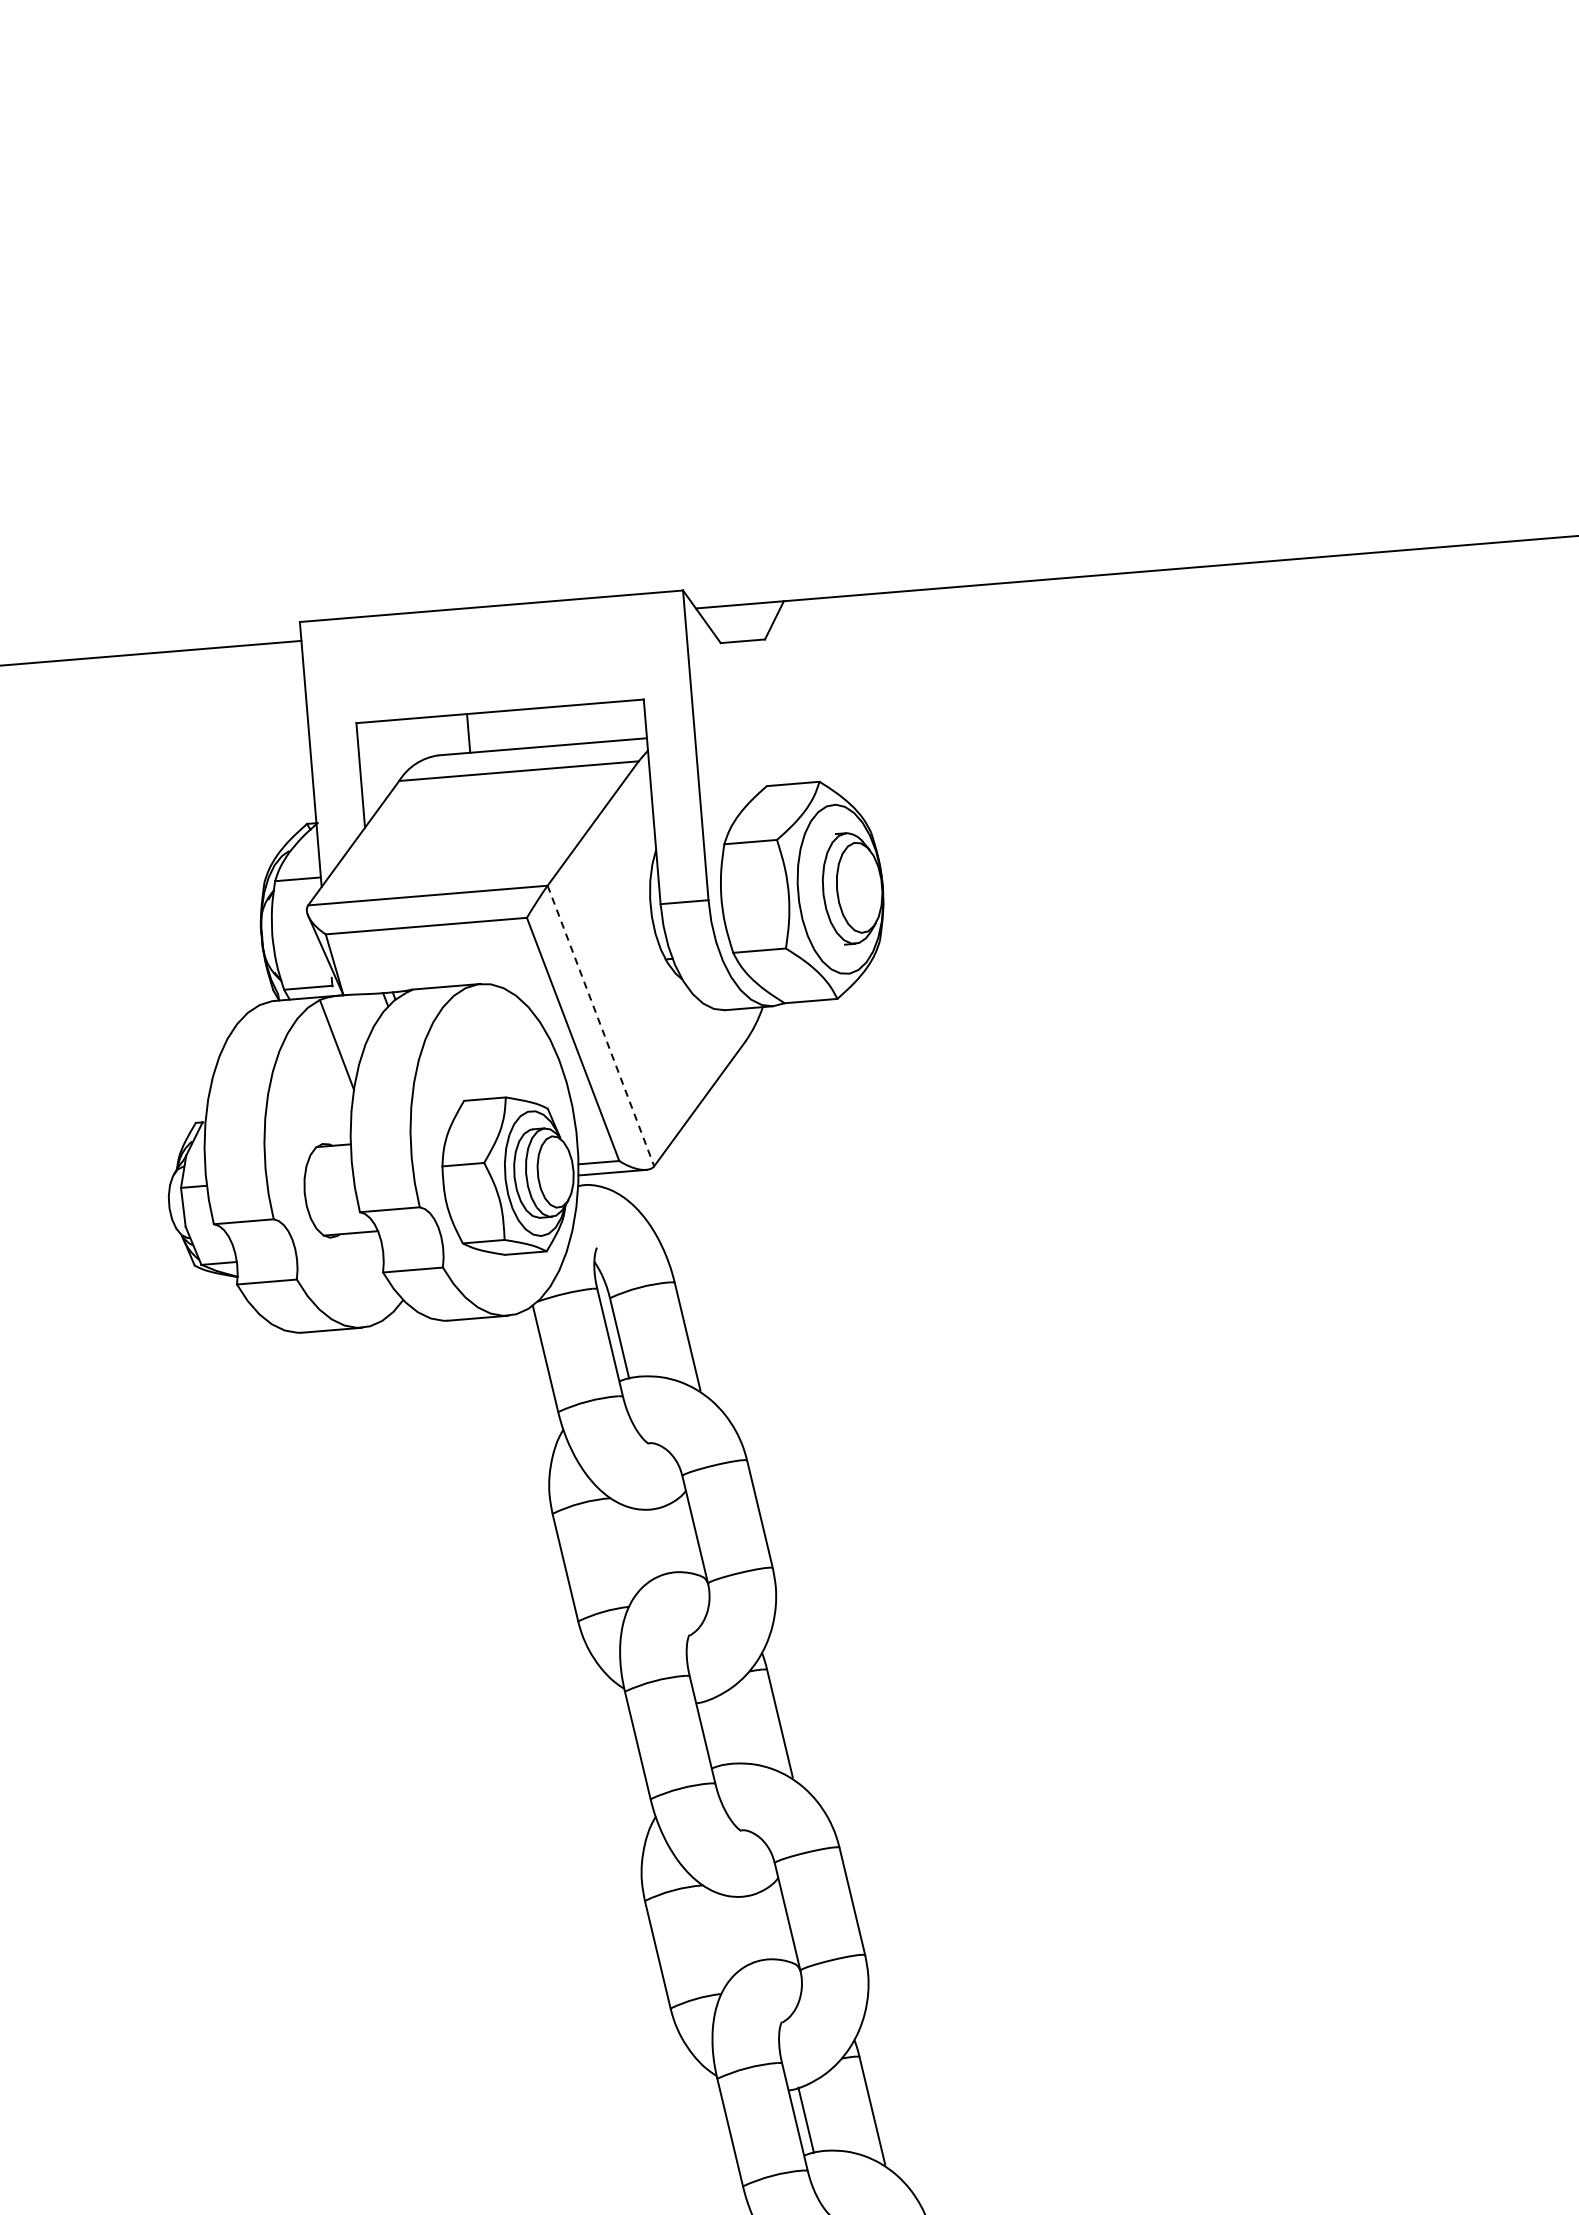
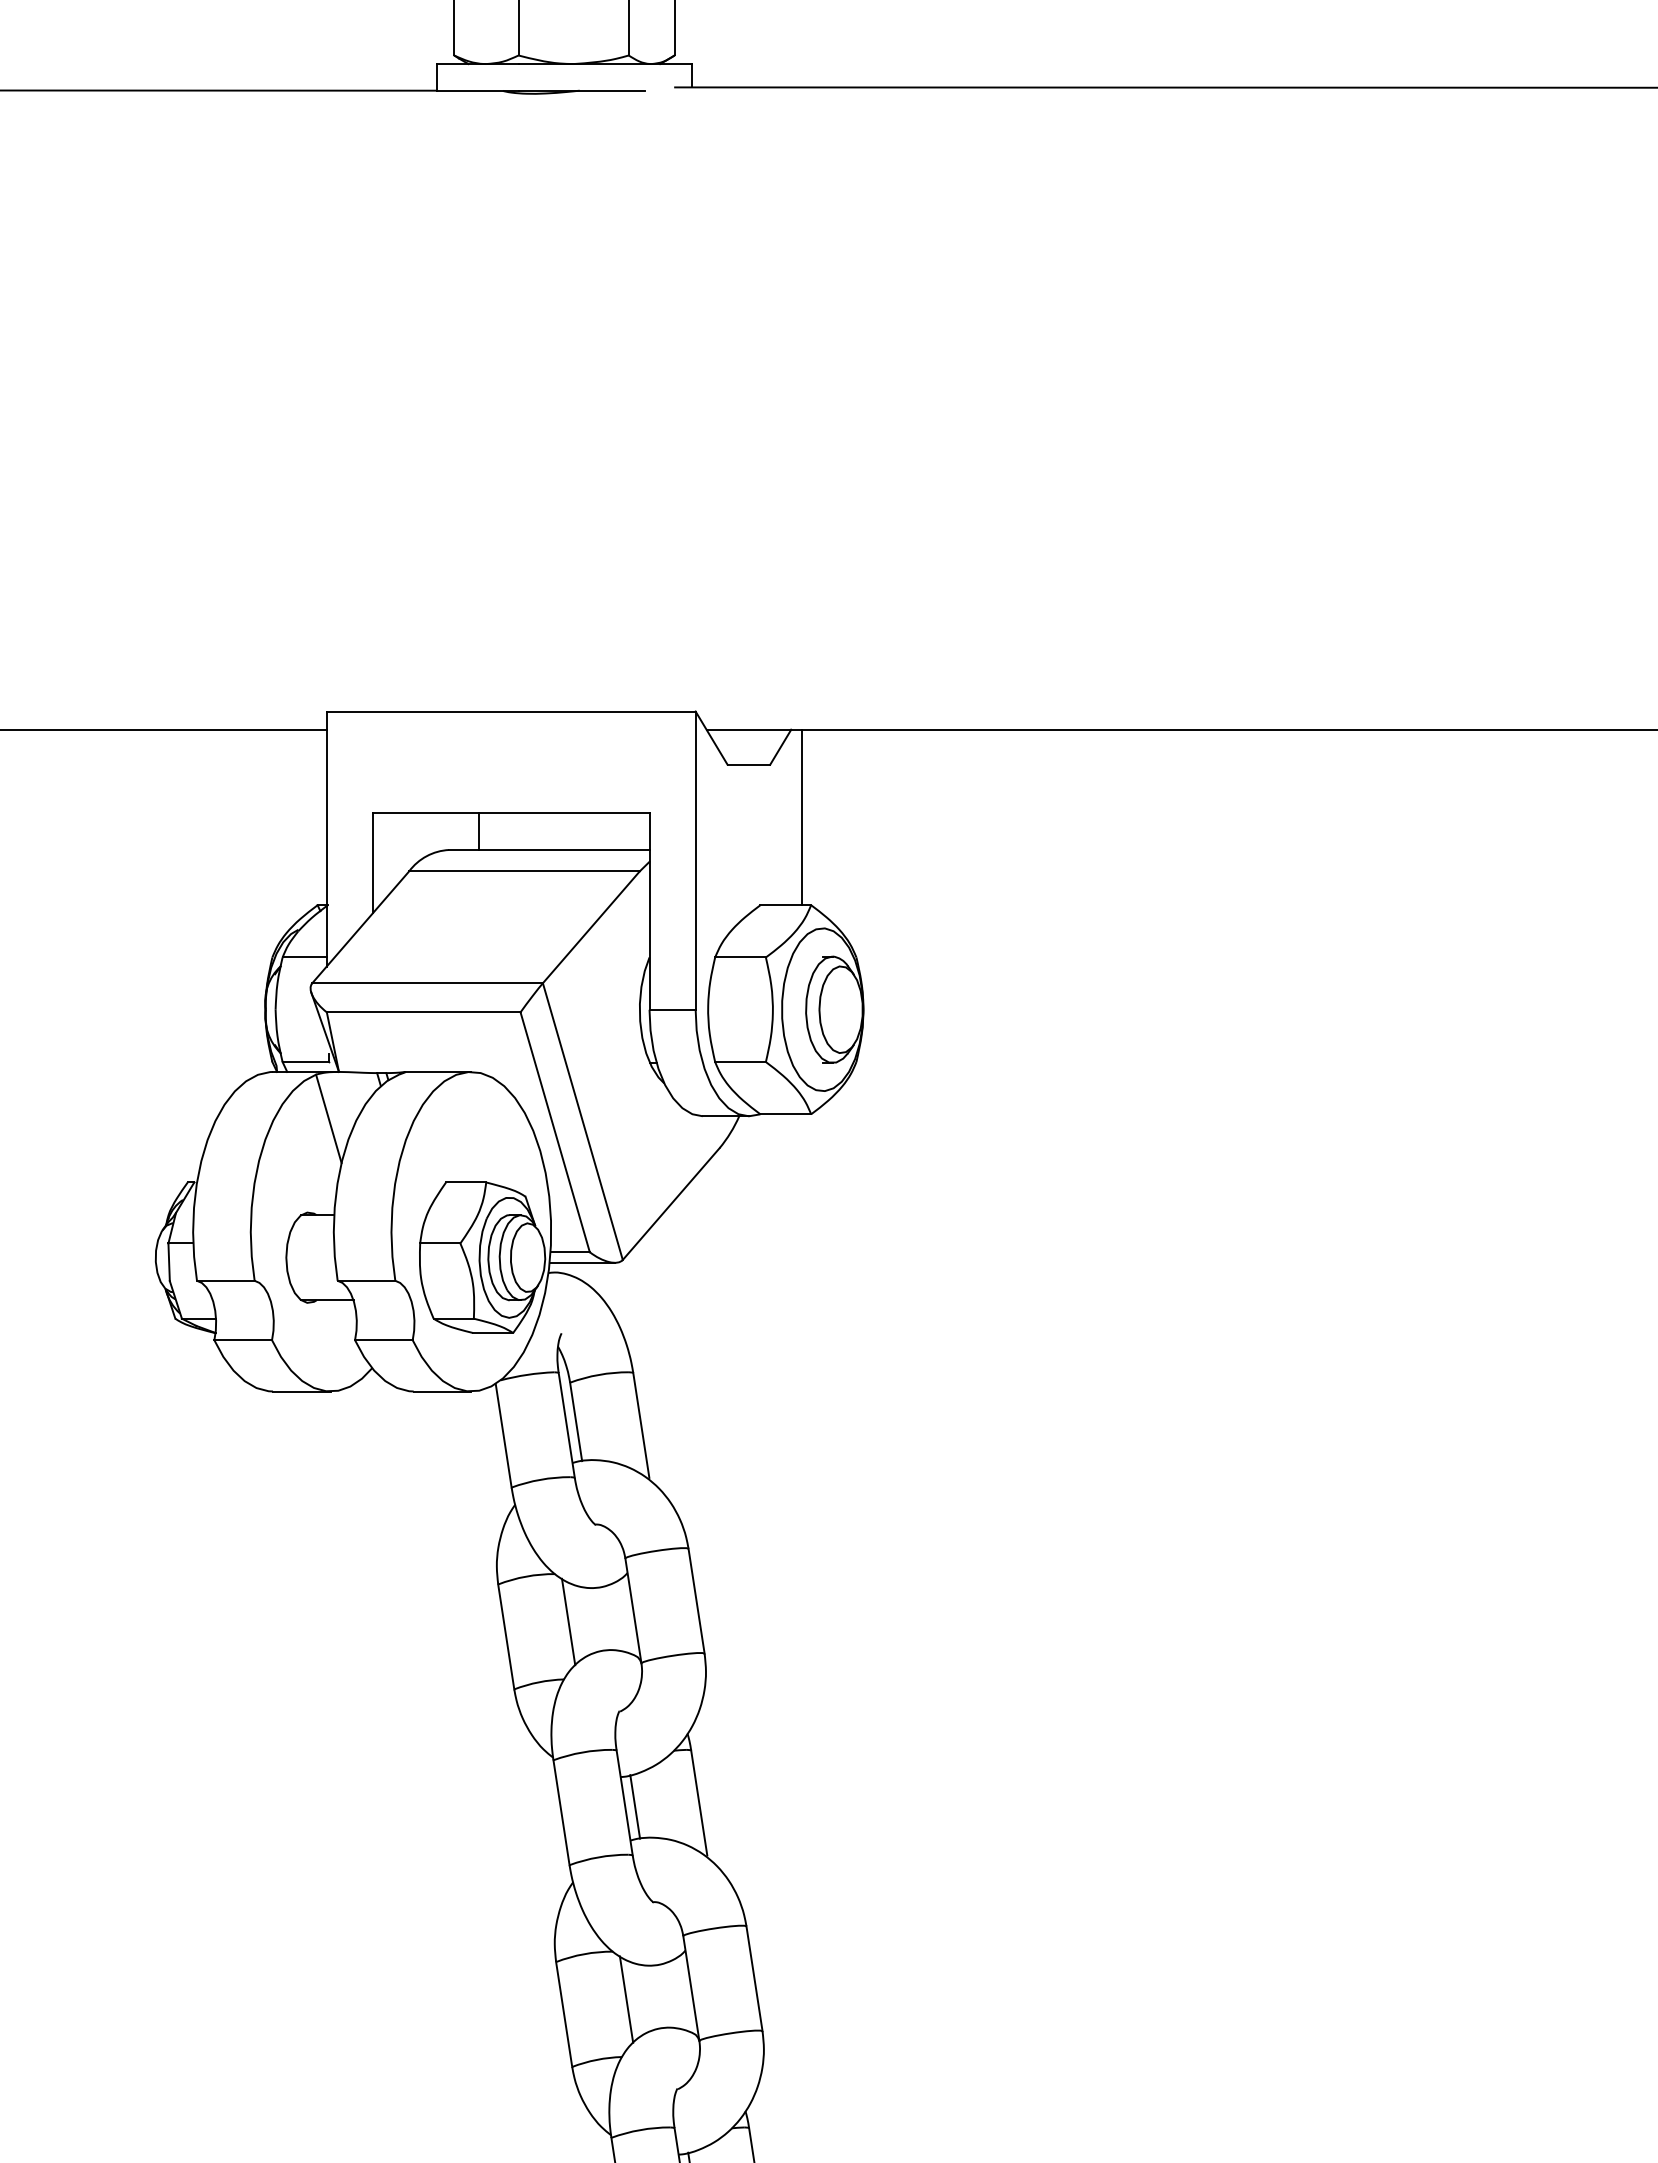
line: (803, 691) -> (802, 817), added
line: (601, 1026) -> (583, 1122), dashed -> solid
line: (628, 1546) -> (568, 1621), added
line: (714, 1732) -> (635, 1806), added
line: (721, 1933) -> (626, 1999), added

